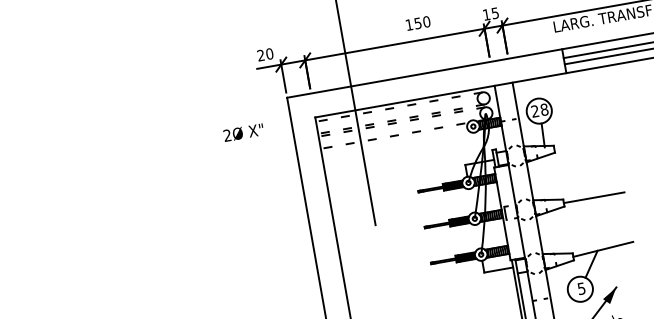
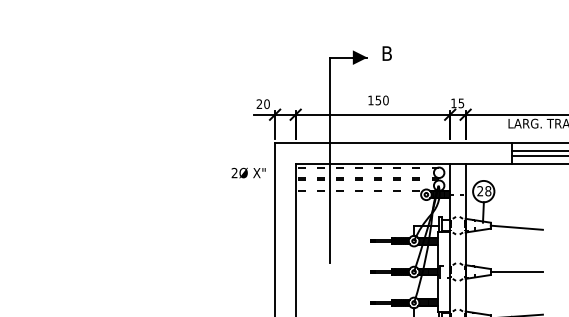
text: (418, 23) -> (378, 100), moved
text: (243, 132) -> (248, 172), moved
line: (584, 146) -> (516, 227), added

